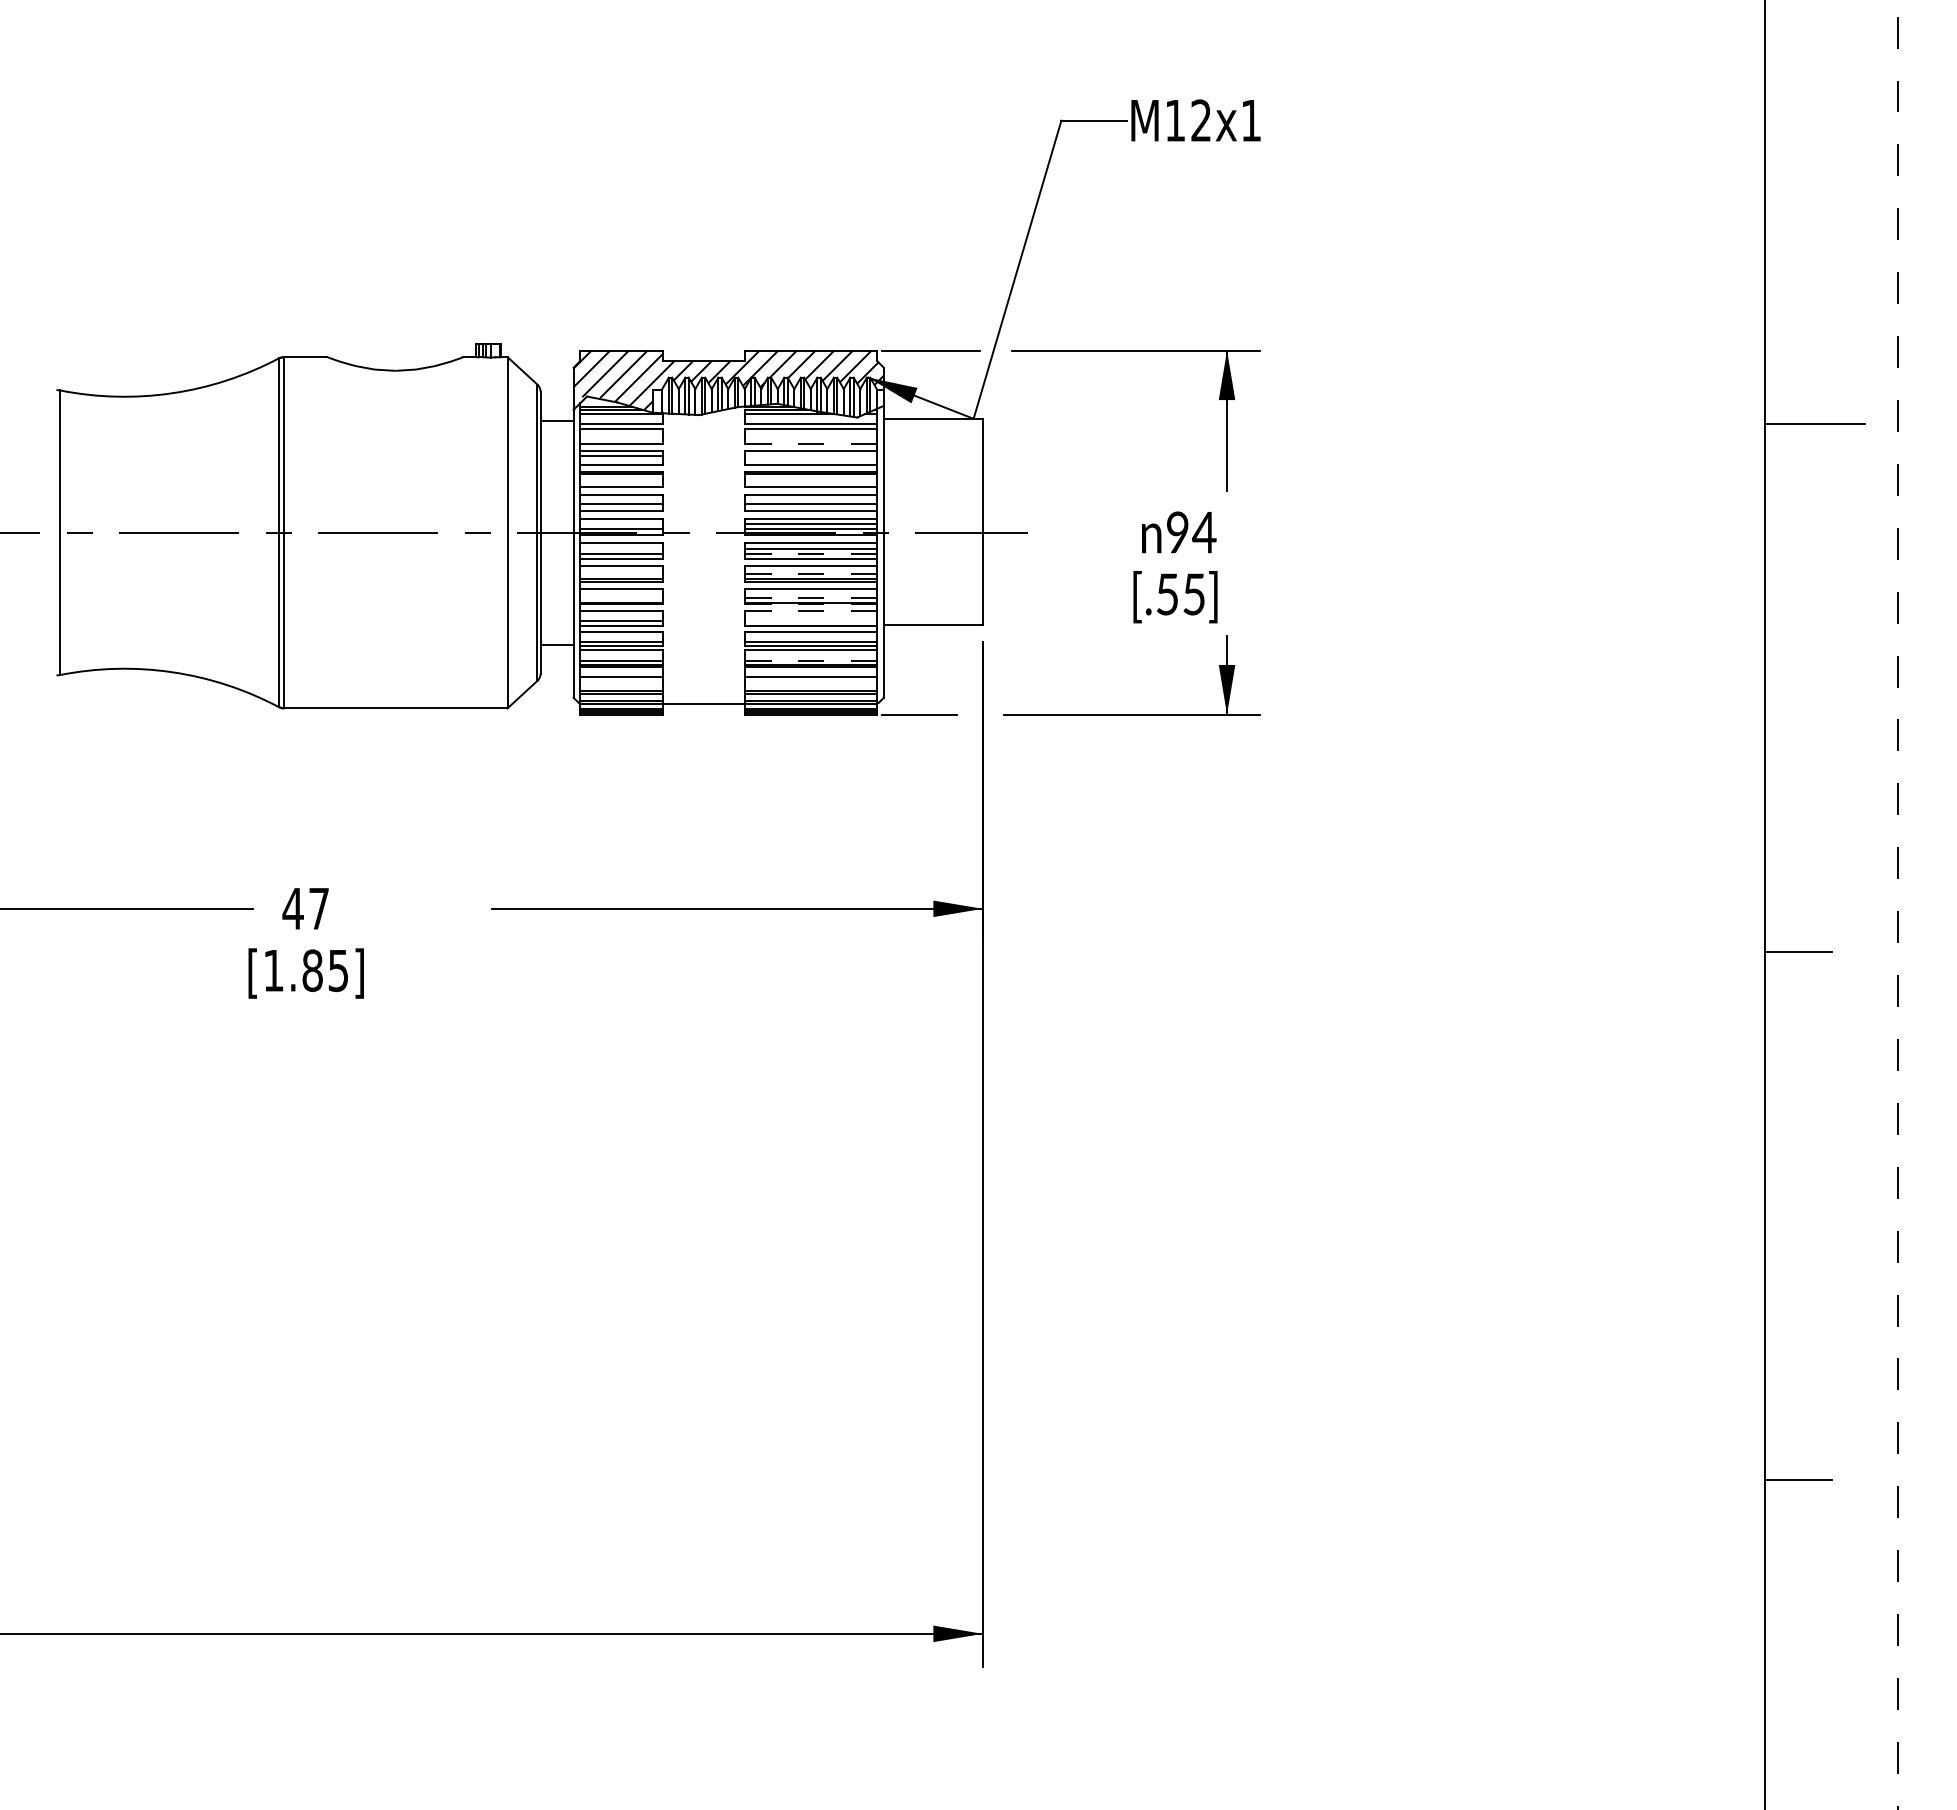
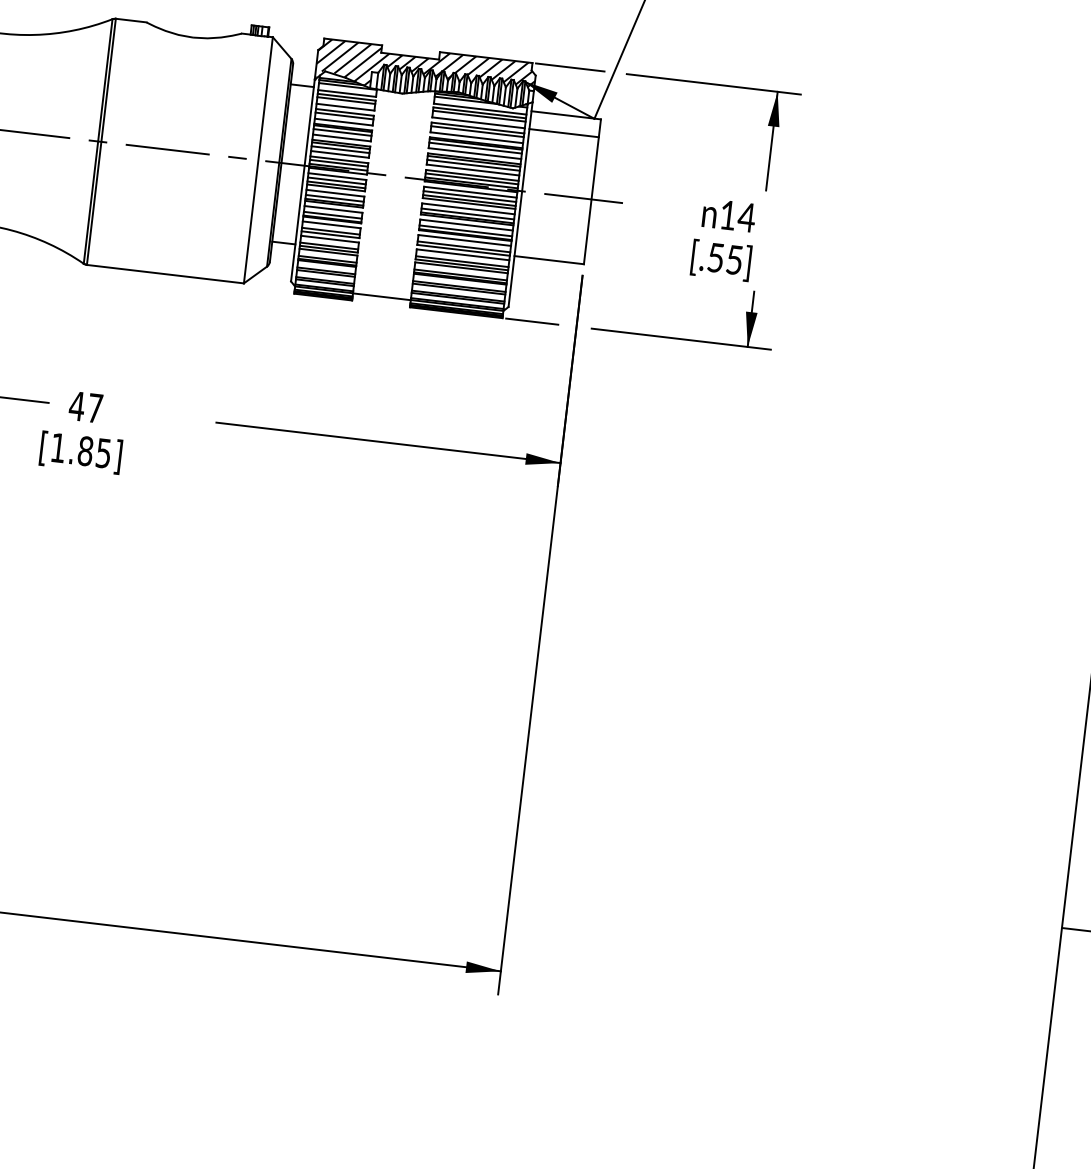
line: (621, 434) -> (346, 100), added
line: (811, 434) -> (479, 116), added
line: (811, 443) -> (478, 122), dashed -> solid
line: (932, 444) -> (563, 133), added
line: (811, 456) -> (477, 131), added
line: (621, 479) -> (342, 132), added
line: (811, 479) -> (475, 148), added
line: (621, 498) -> (341, 145), added
line: (811, 498) -> (474, 161), added
line: (621, 523) -> (338, 163), added
text: (1177, 532) -> (727, 215), 94 -> 14
line: (621, 548) -> (336, 180), added
line: (810, 554) -> (468, 200), dashed -> solid
line: (621, 573) -> (334, 198), added
line: (810, 573) -> (467, 213), dashed -> solid
line: (621, 597) -> (332, 215), added
line: (810, 597) -> (465, 230), dashed -> solid
line: (811, 604) -> (465, 235), dashed -> solid
line: (811, 611) -> (464, 240), dashed -> solid
line: (811, 620) -> (464, 246), added
line: (810, 660) -> (460, 274), dashed -> solid
line: (621, 680) -> (326, 273), added
line: (811, 680) -> (459, 288), added

